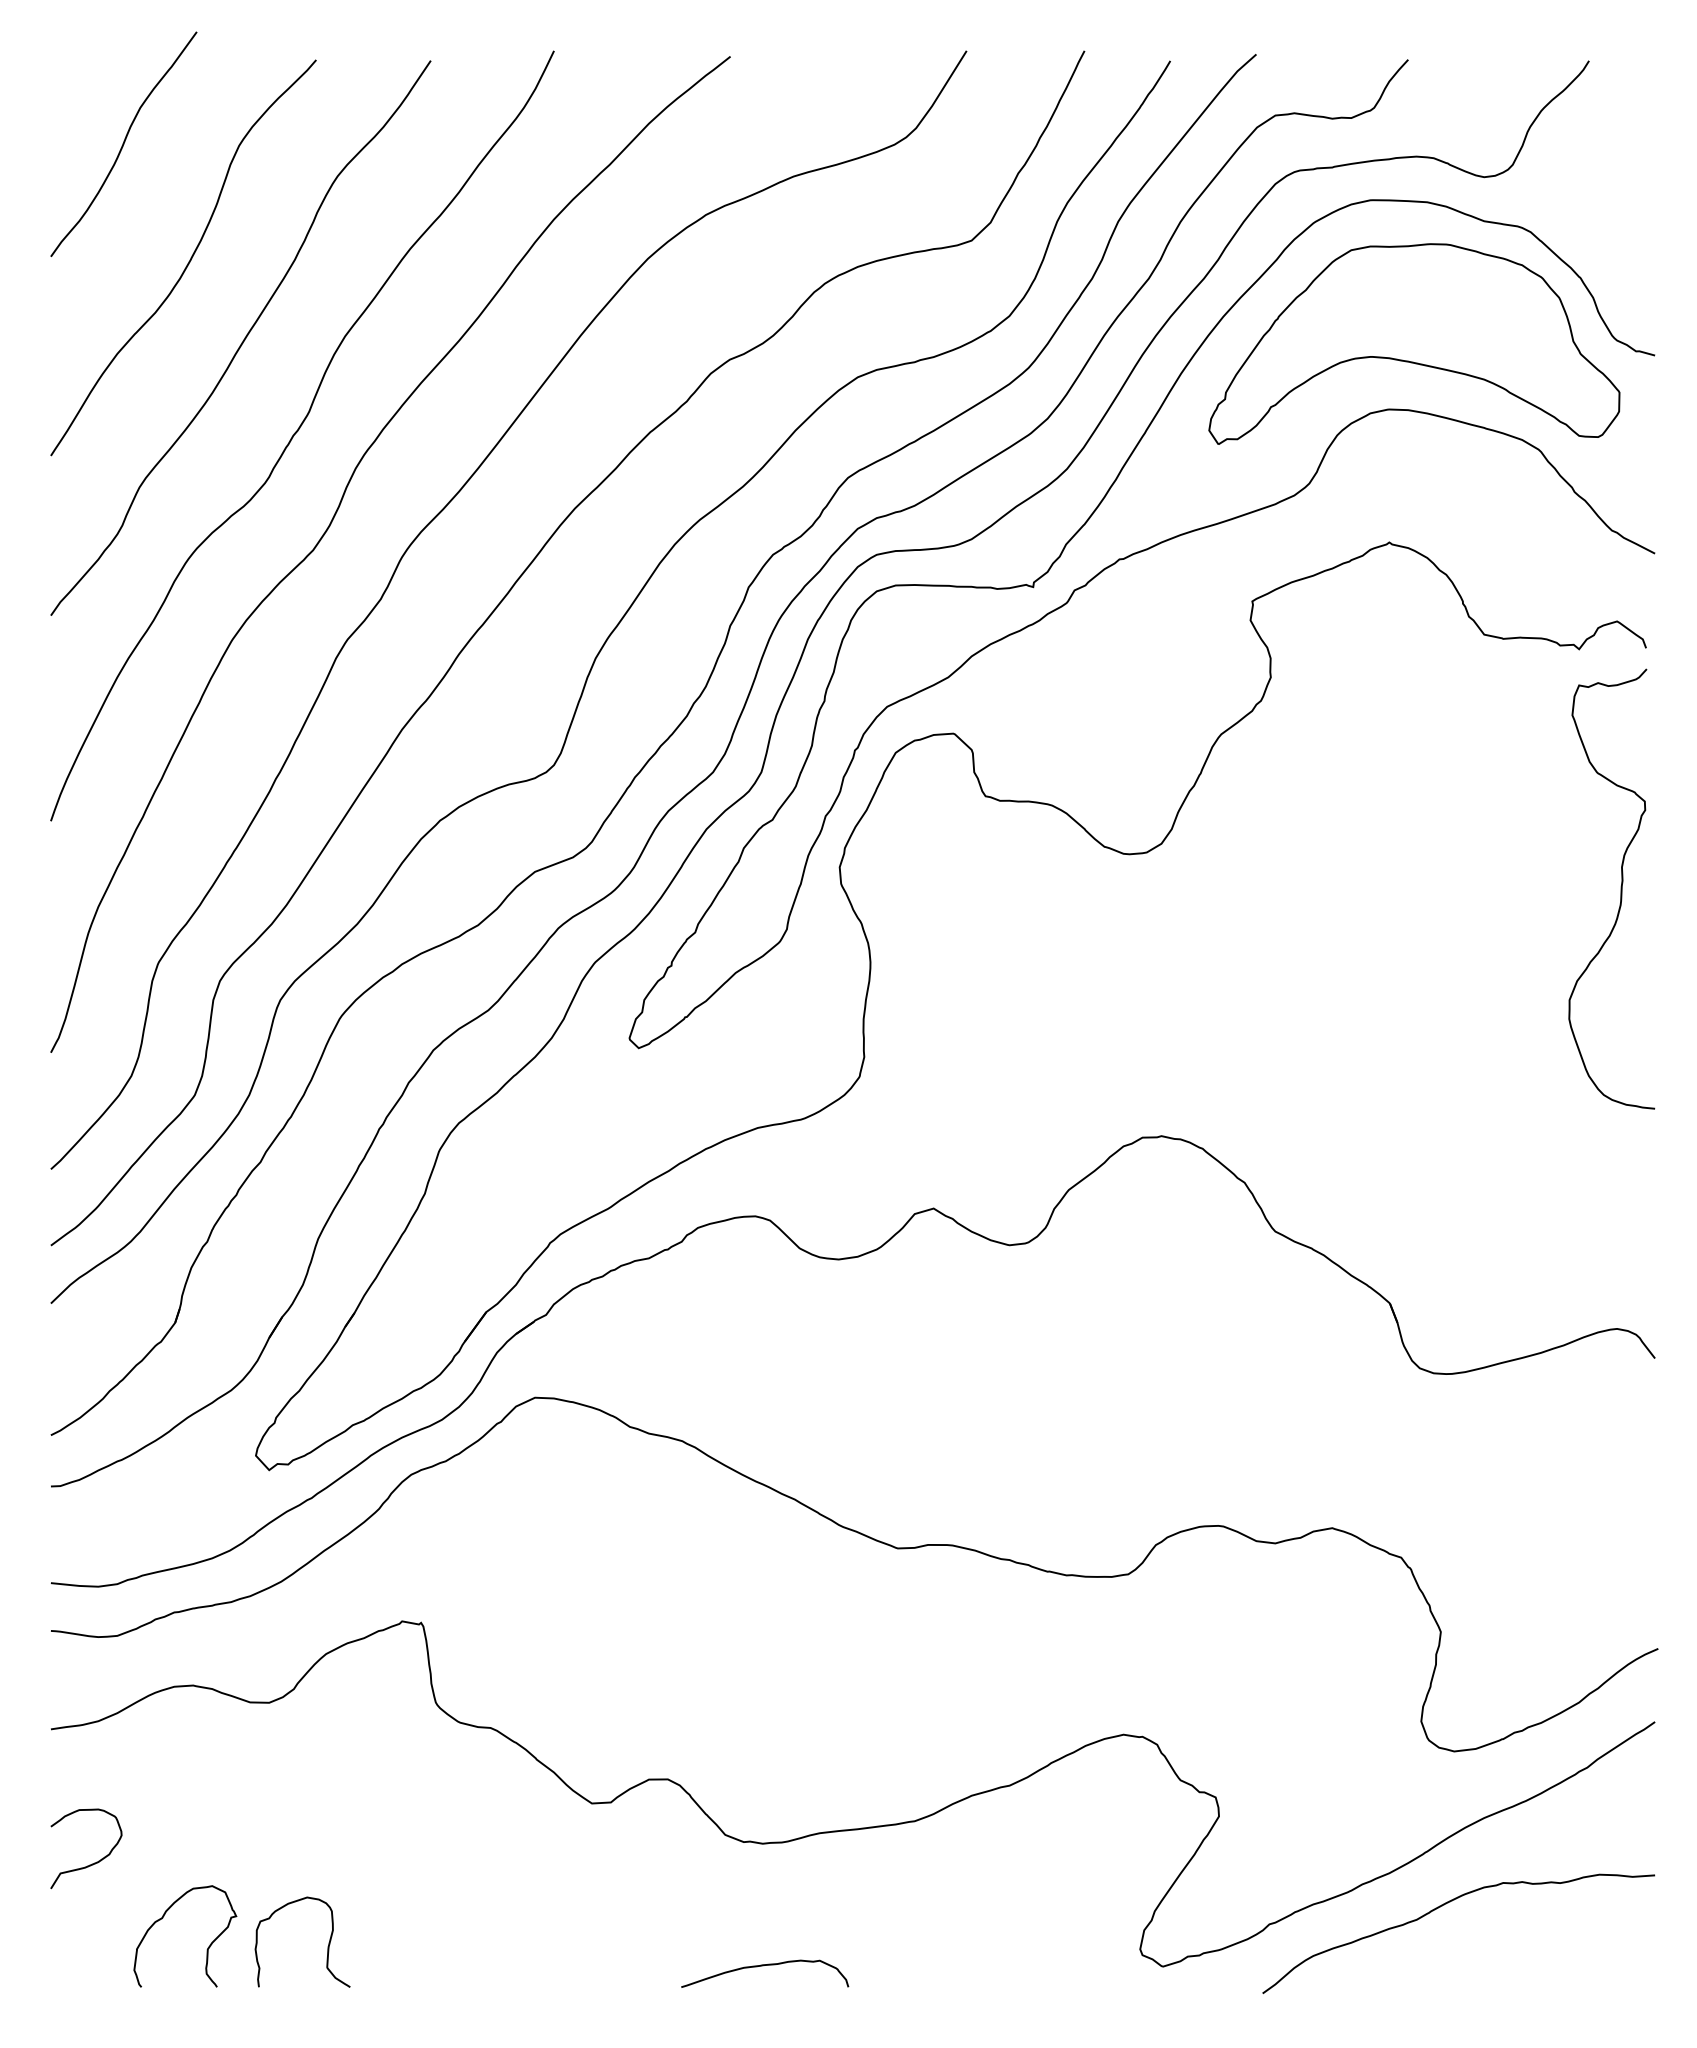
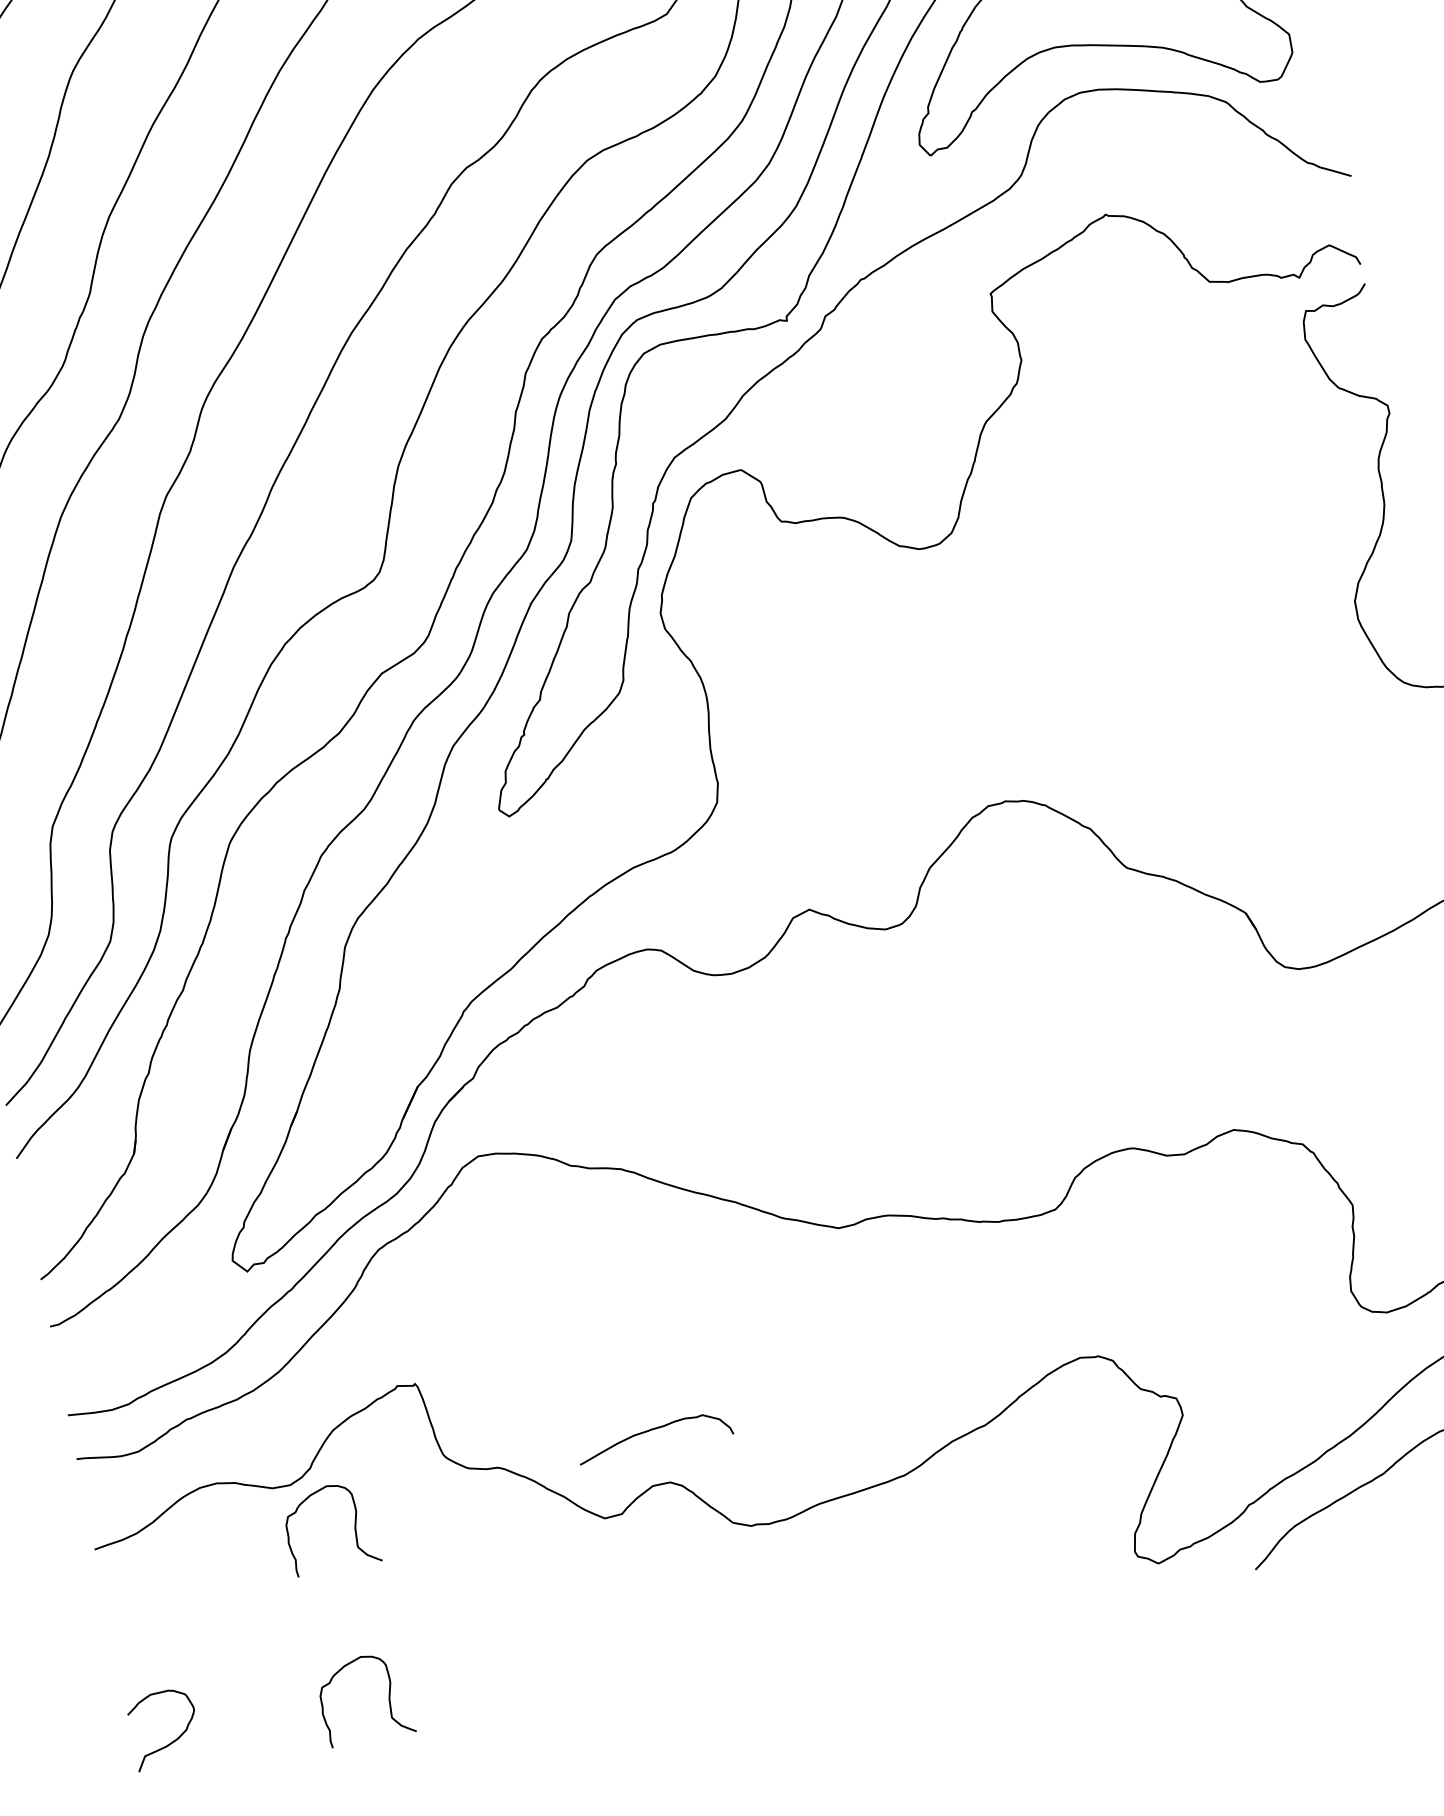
curve: (327, 1760) -> (354, 1527), added
curve: (94, 1862) -> (174, 1740), moved
curve: (207, 1947) -> (278, 1721), removed
curve: (763, 1966) -> (651, 1430), moved

